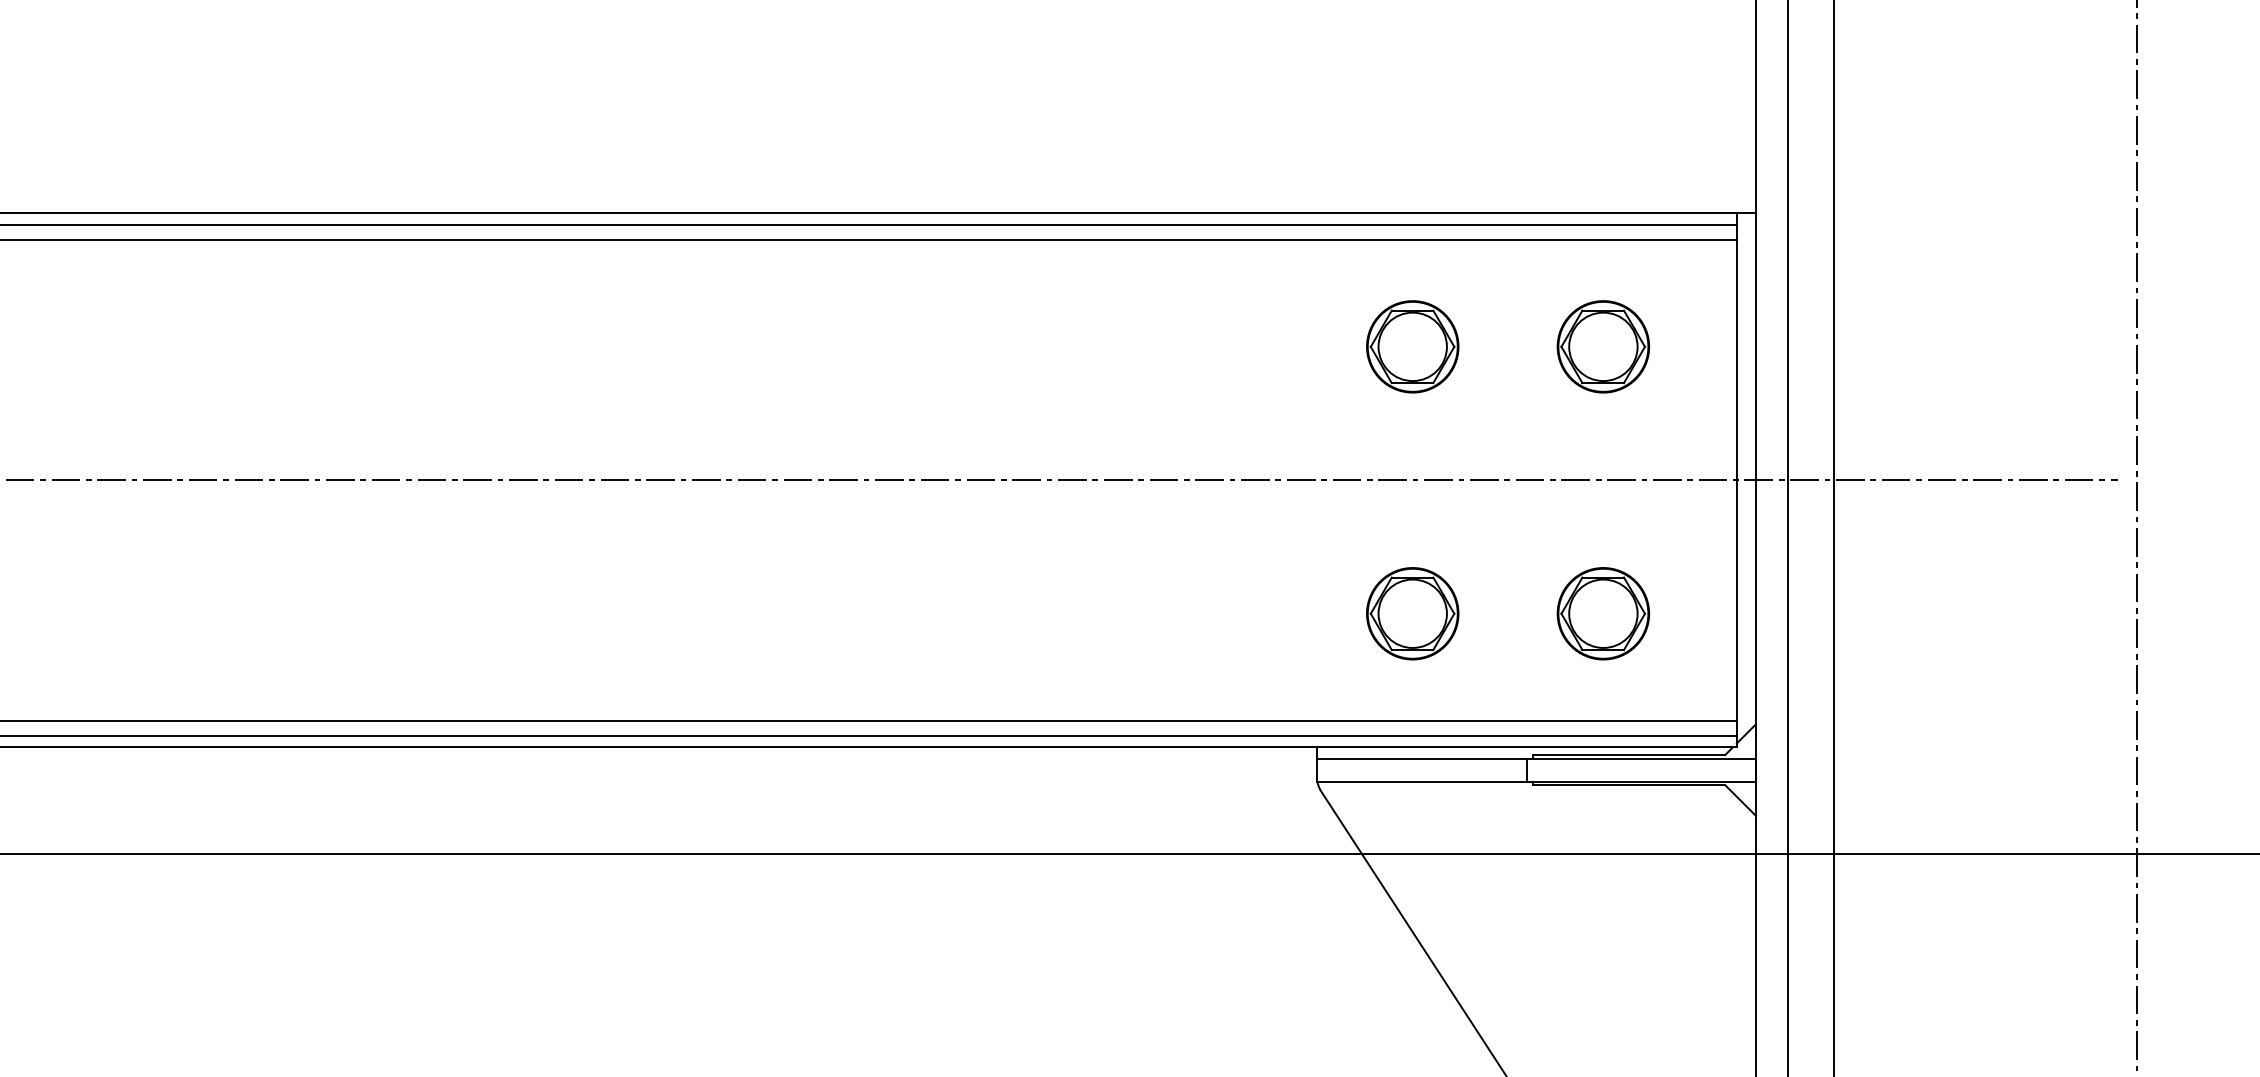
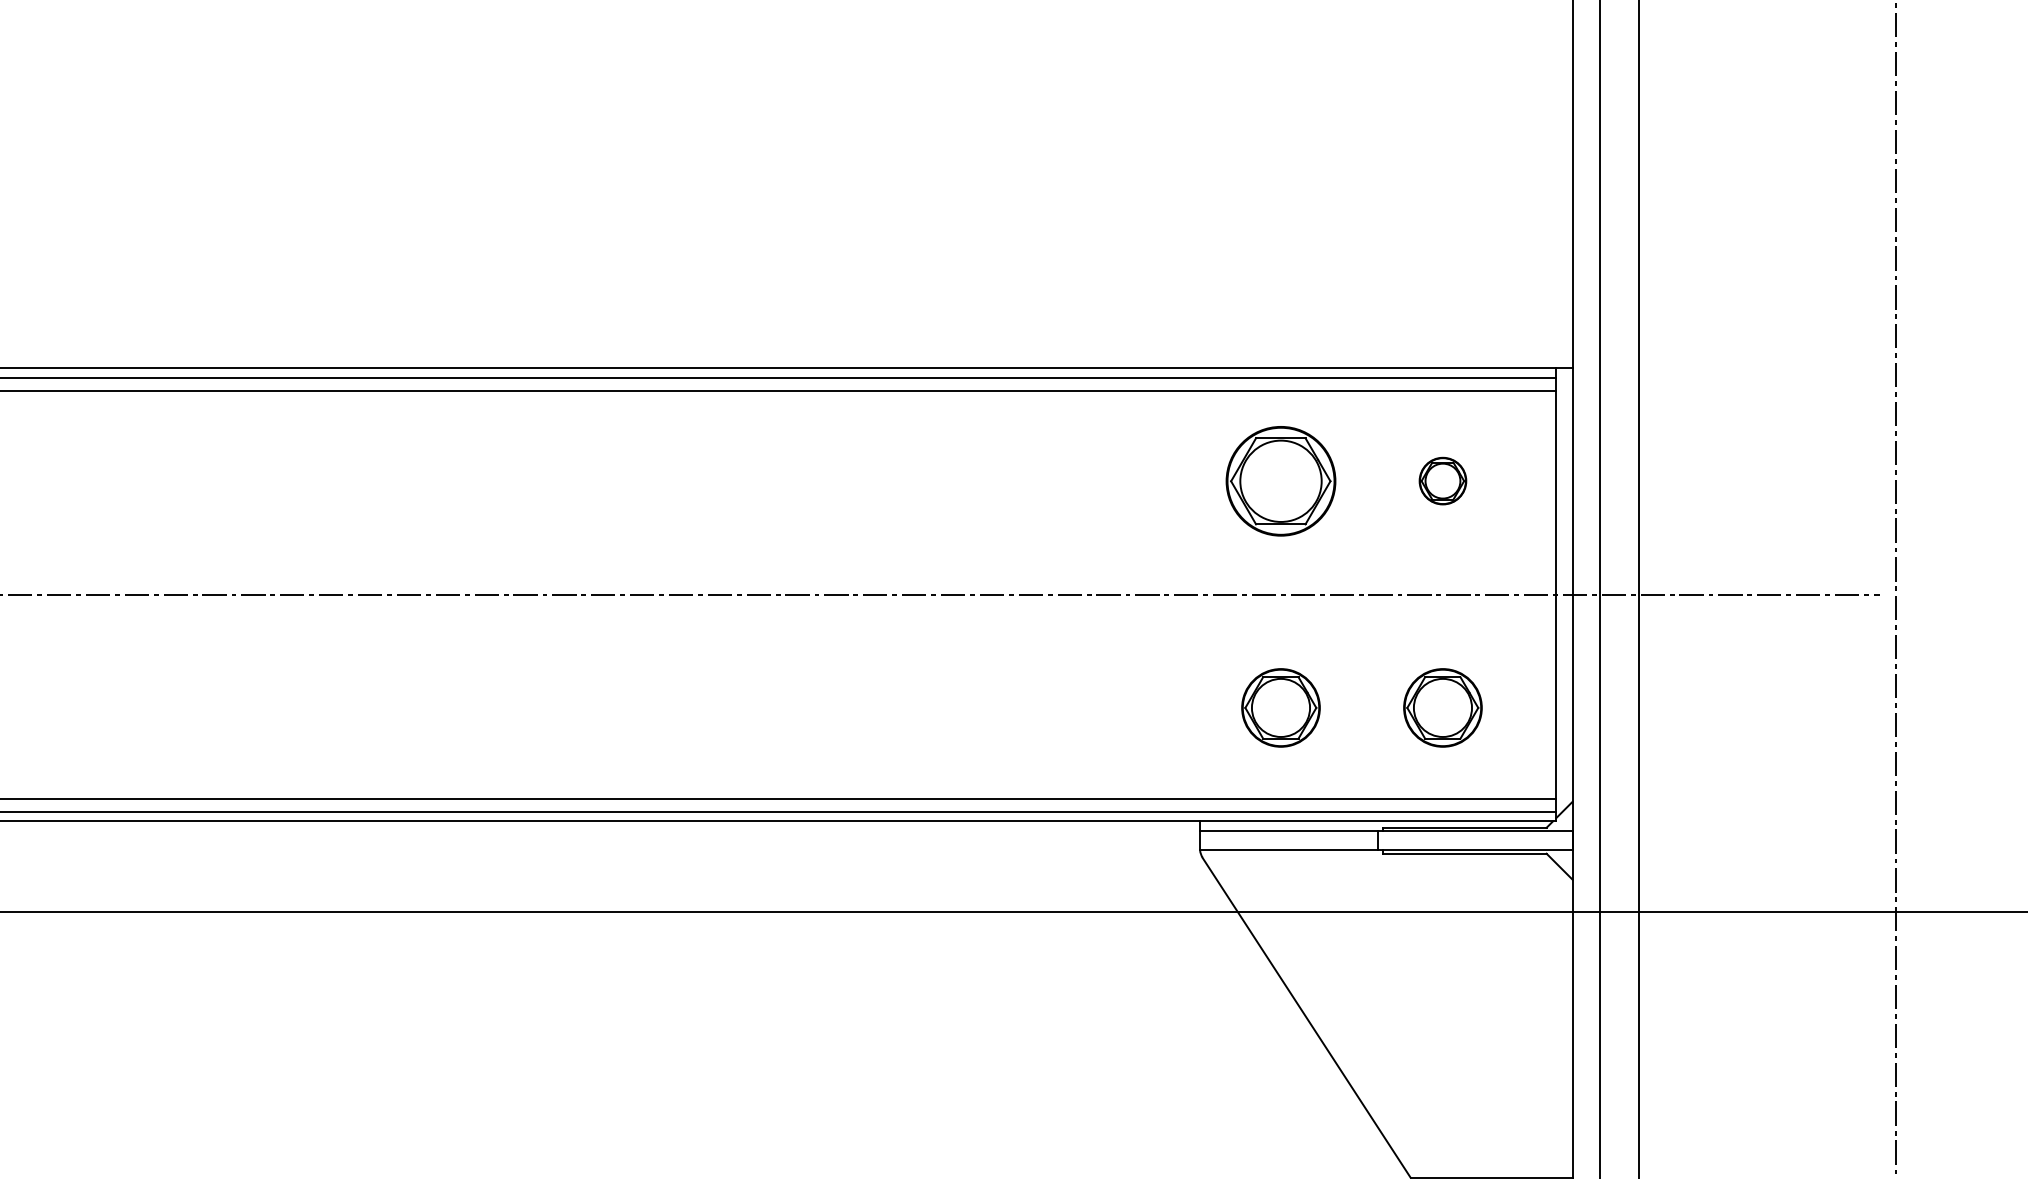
part: (1412, 346) -> (1280, 480), size x1.4
part: (1602, 346) -> (1442, 480), size x0.6

